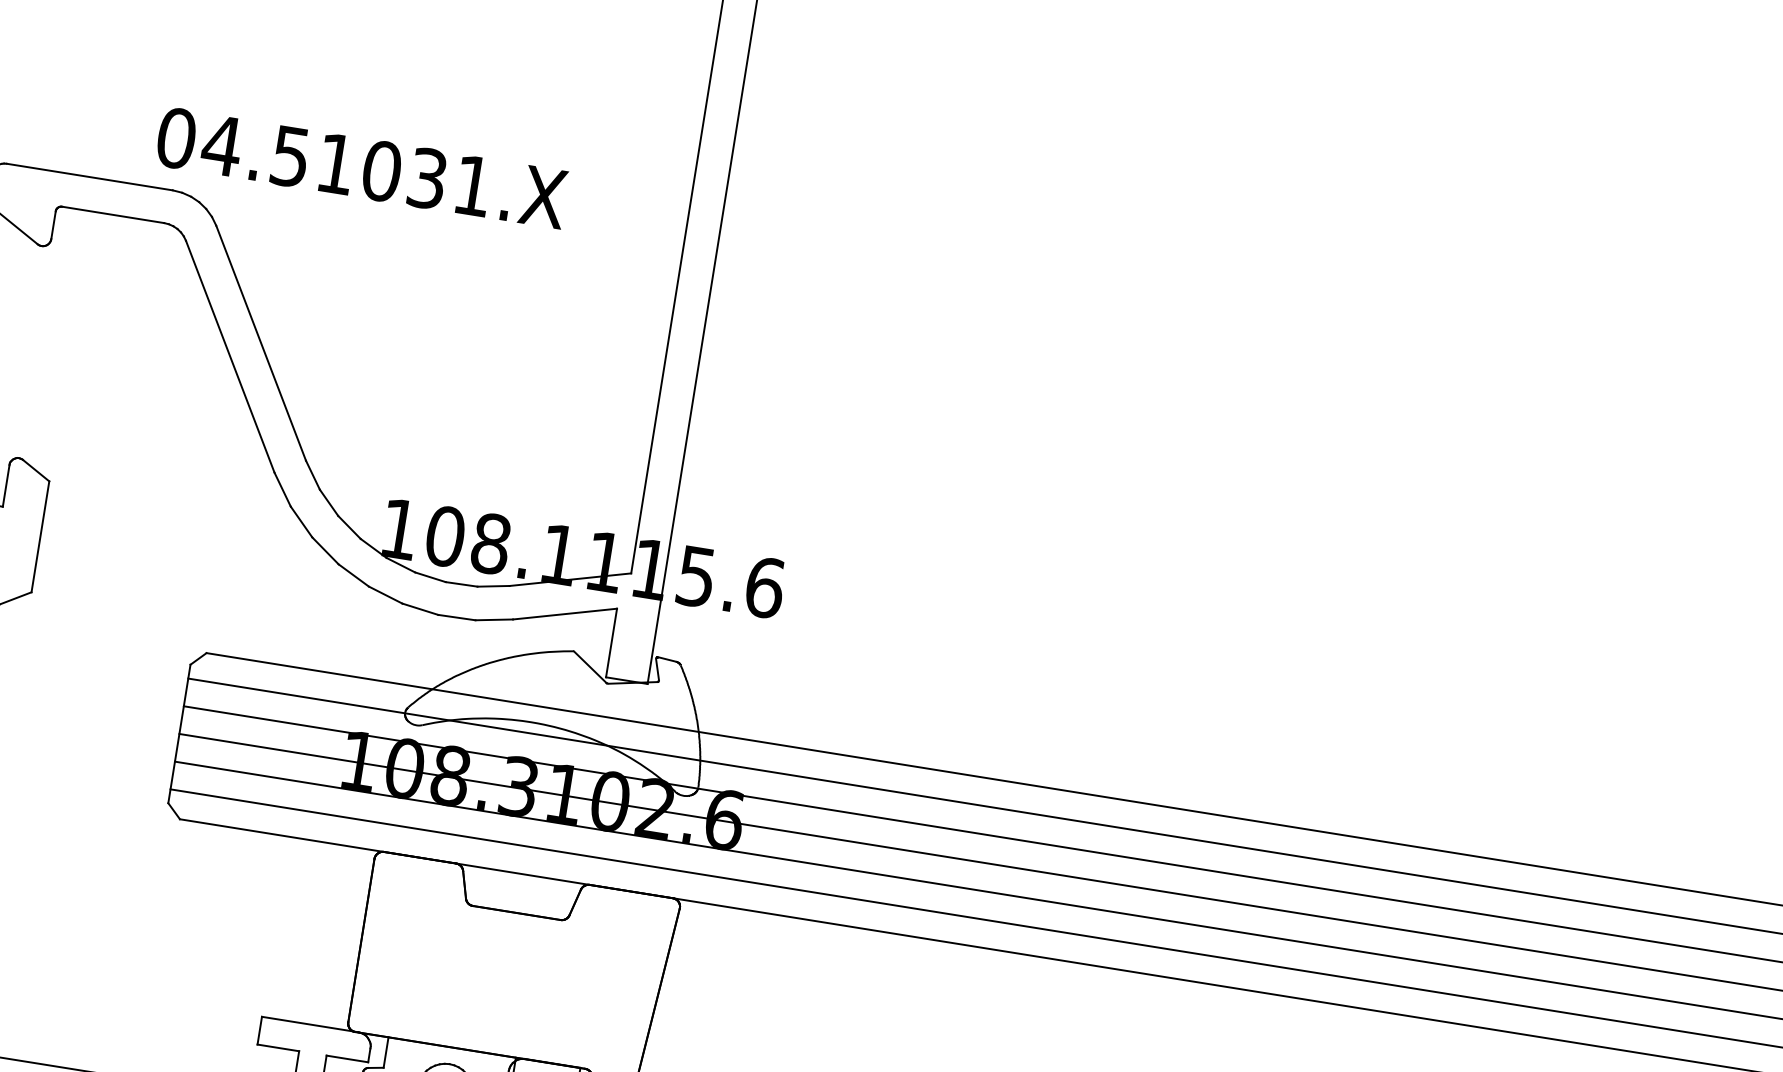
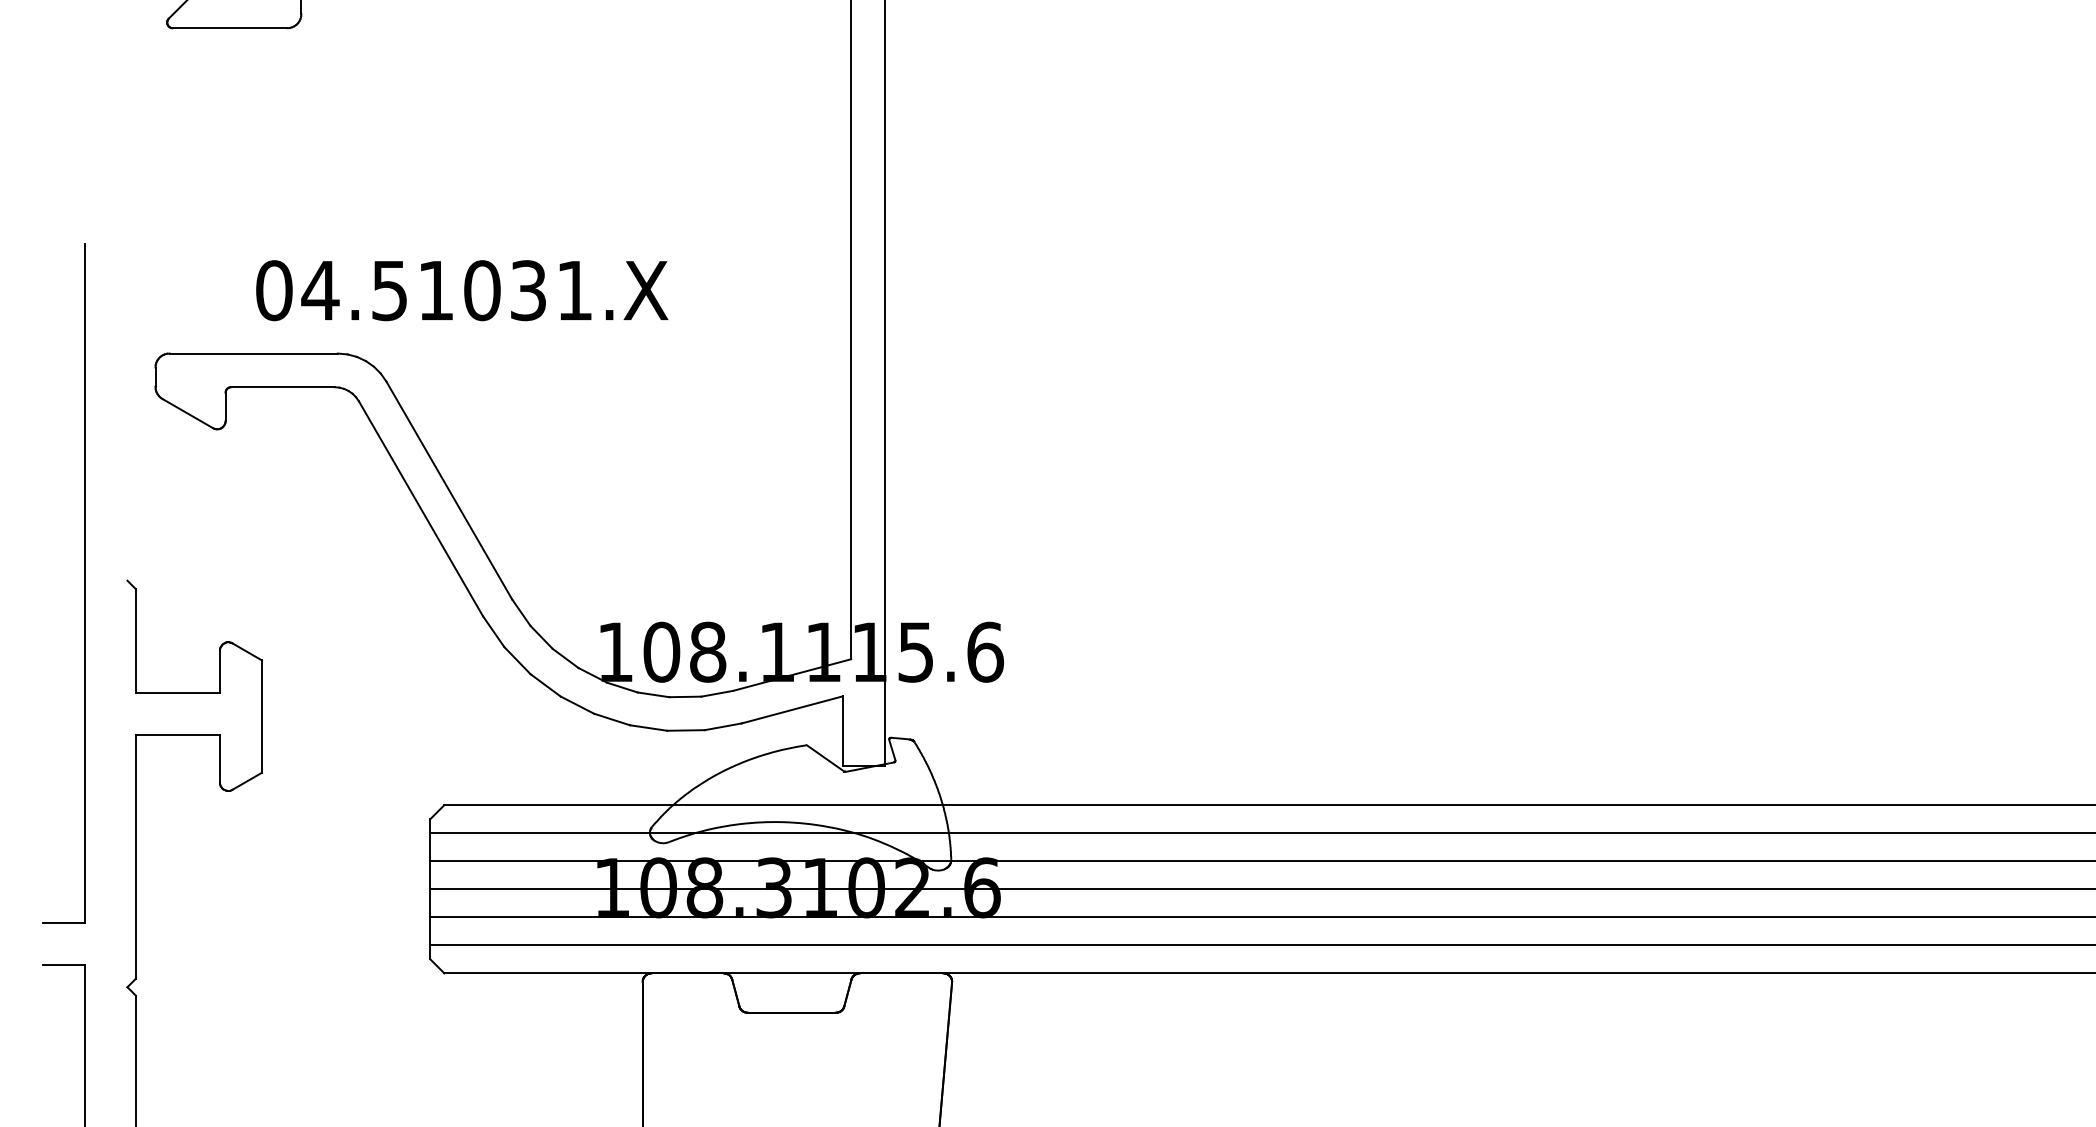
text: (362, 168) -> (462, 290), moved

